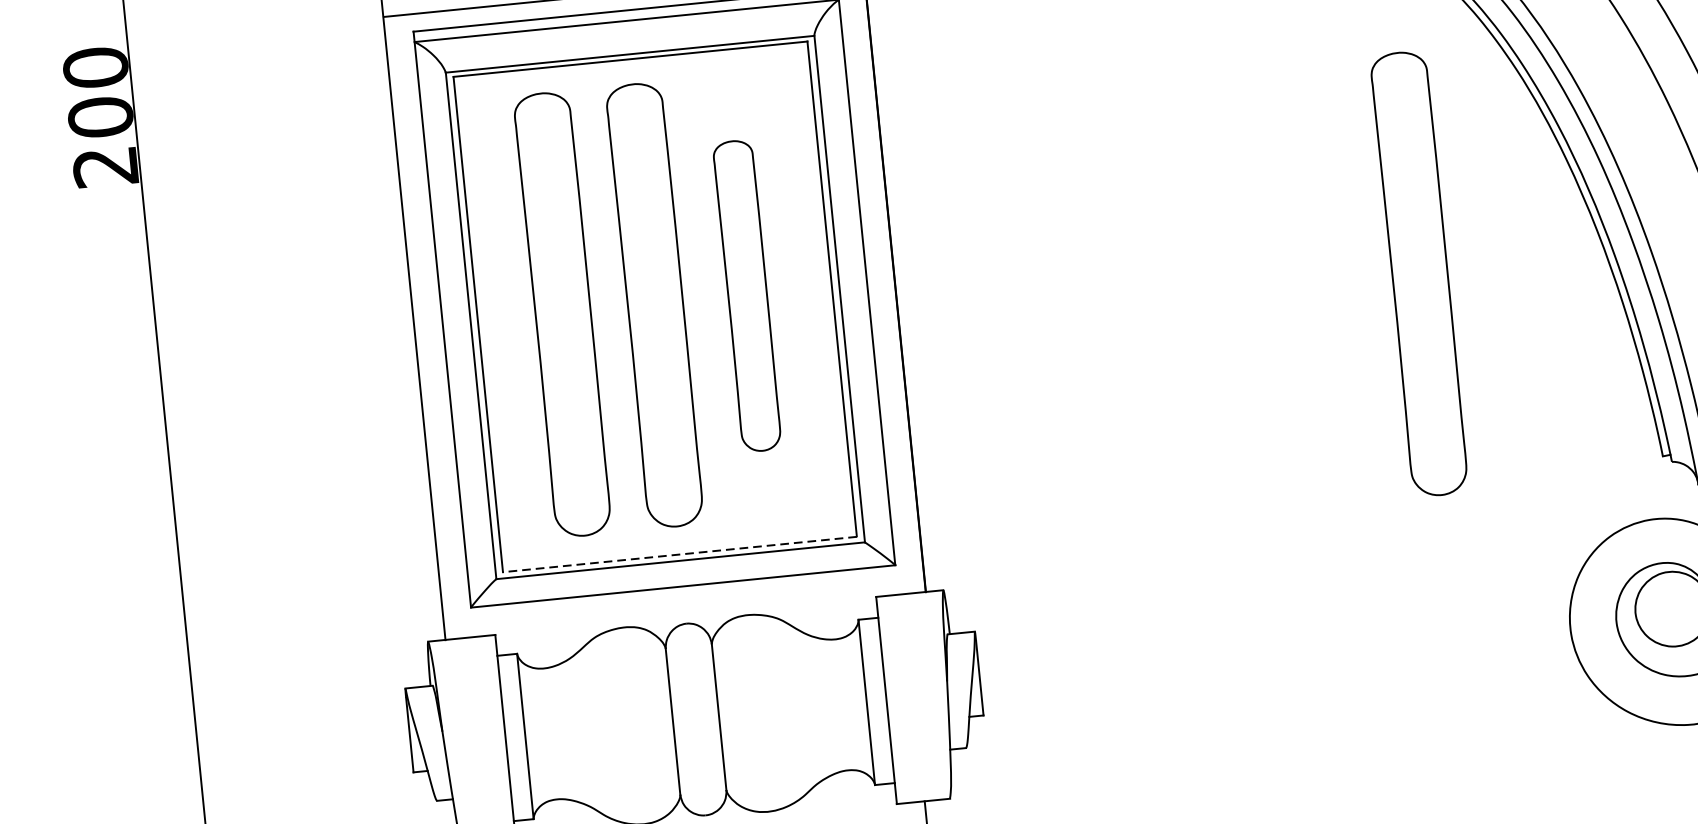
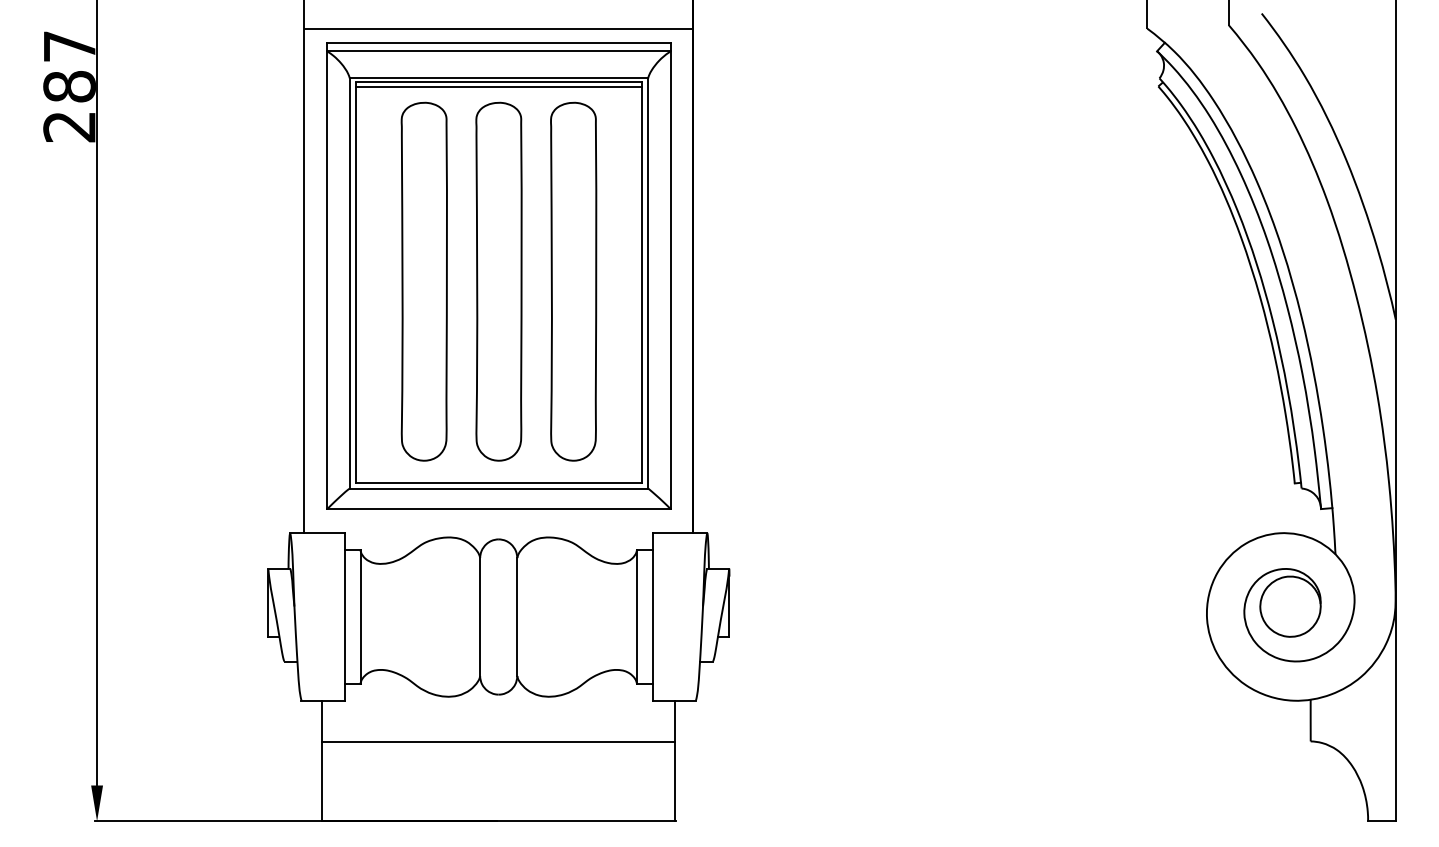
line: (630, 64) -> (498, 86), added
text: (98, 92) -> (69, 66), 200 -> 287
part: (1418, 273) -> (1113, 317), removed
part: (747, 295) -> (573, 281), size x1.43
line: (679, 554) -> (498, 483), dashed -> solid

